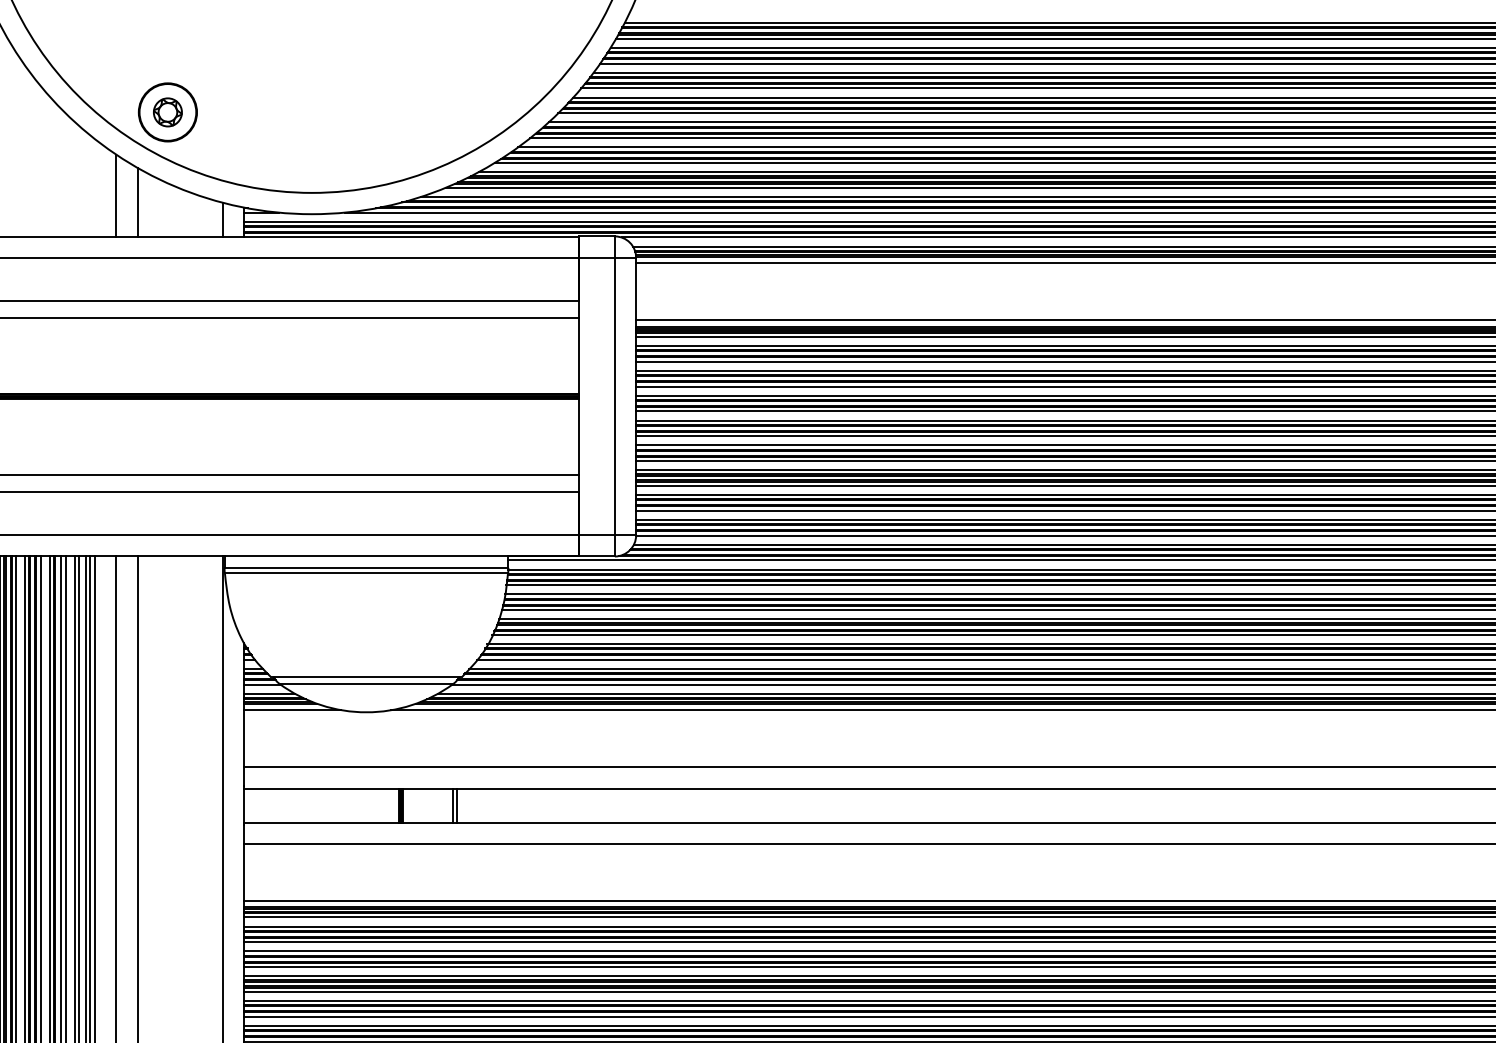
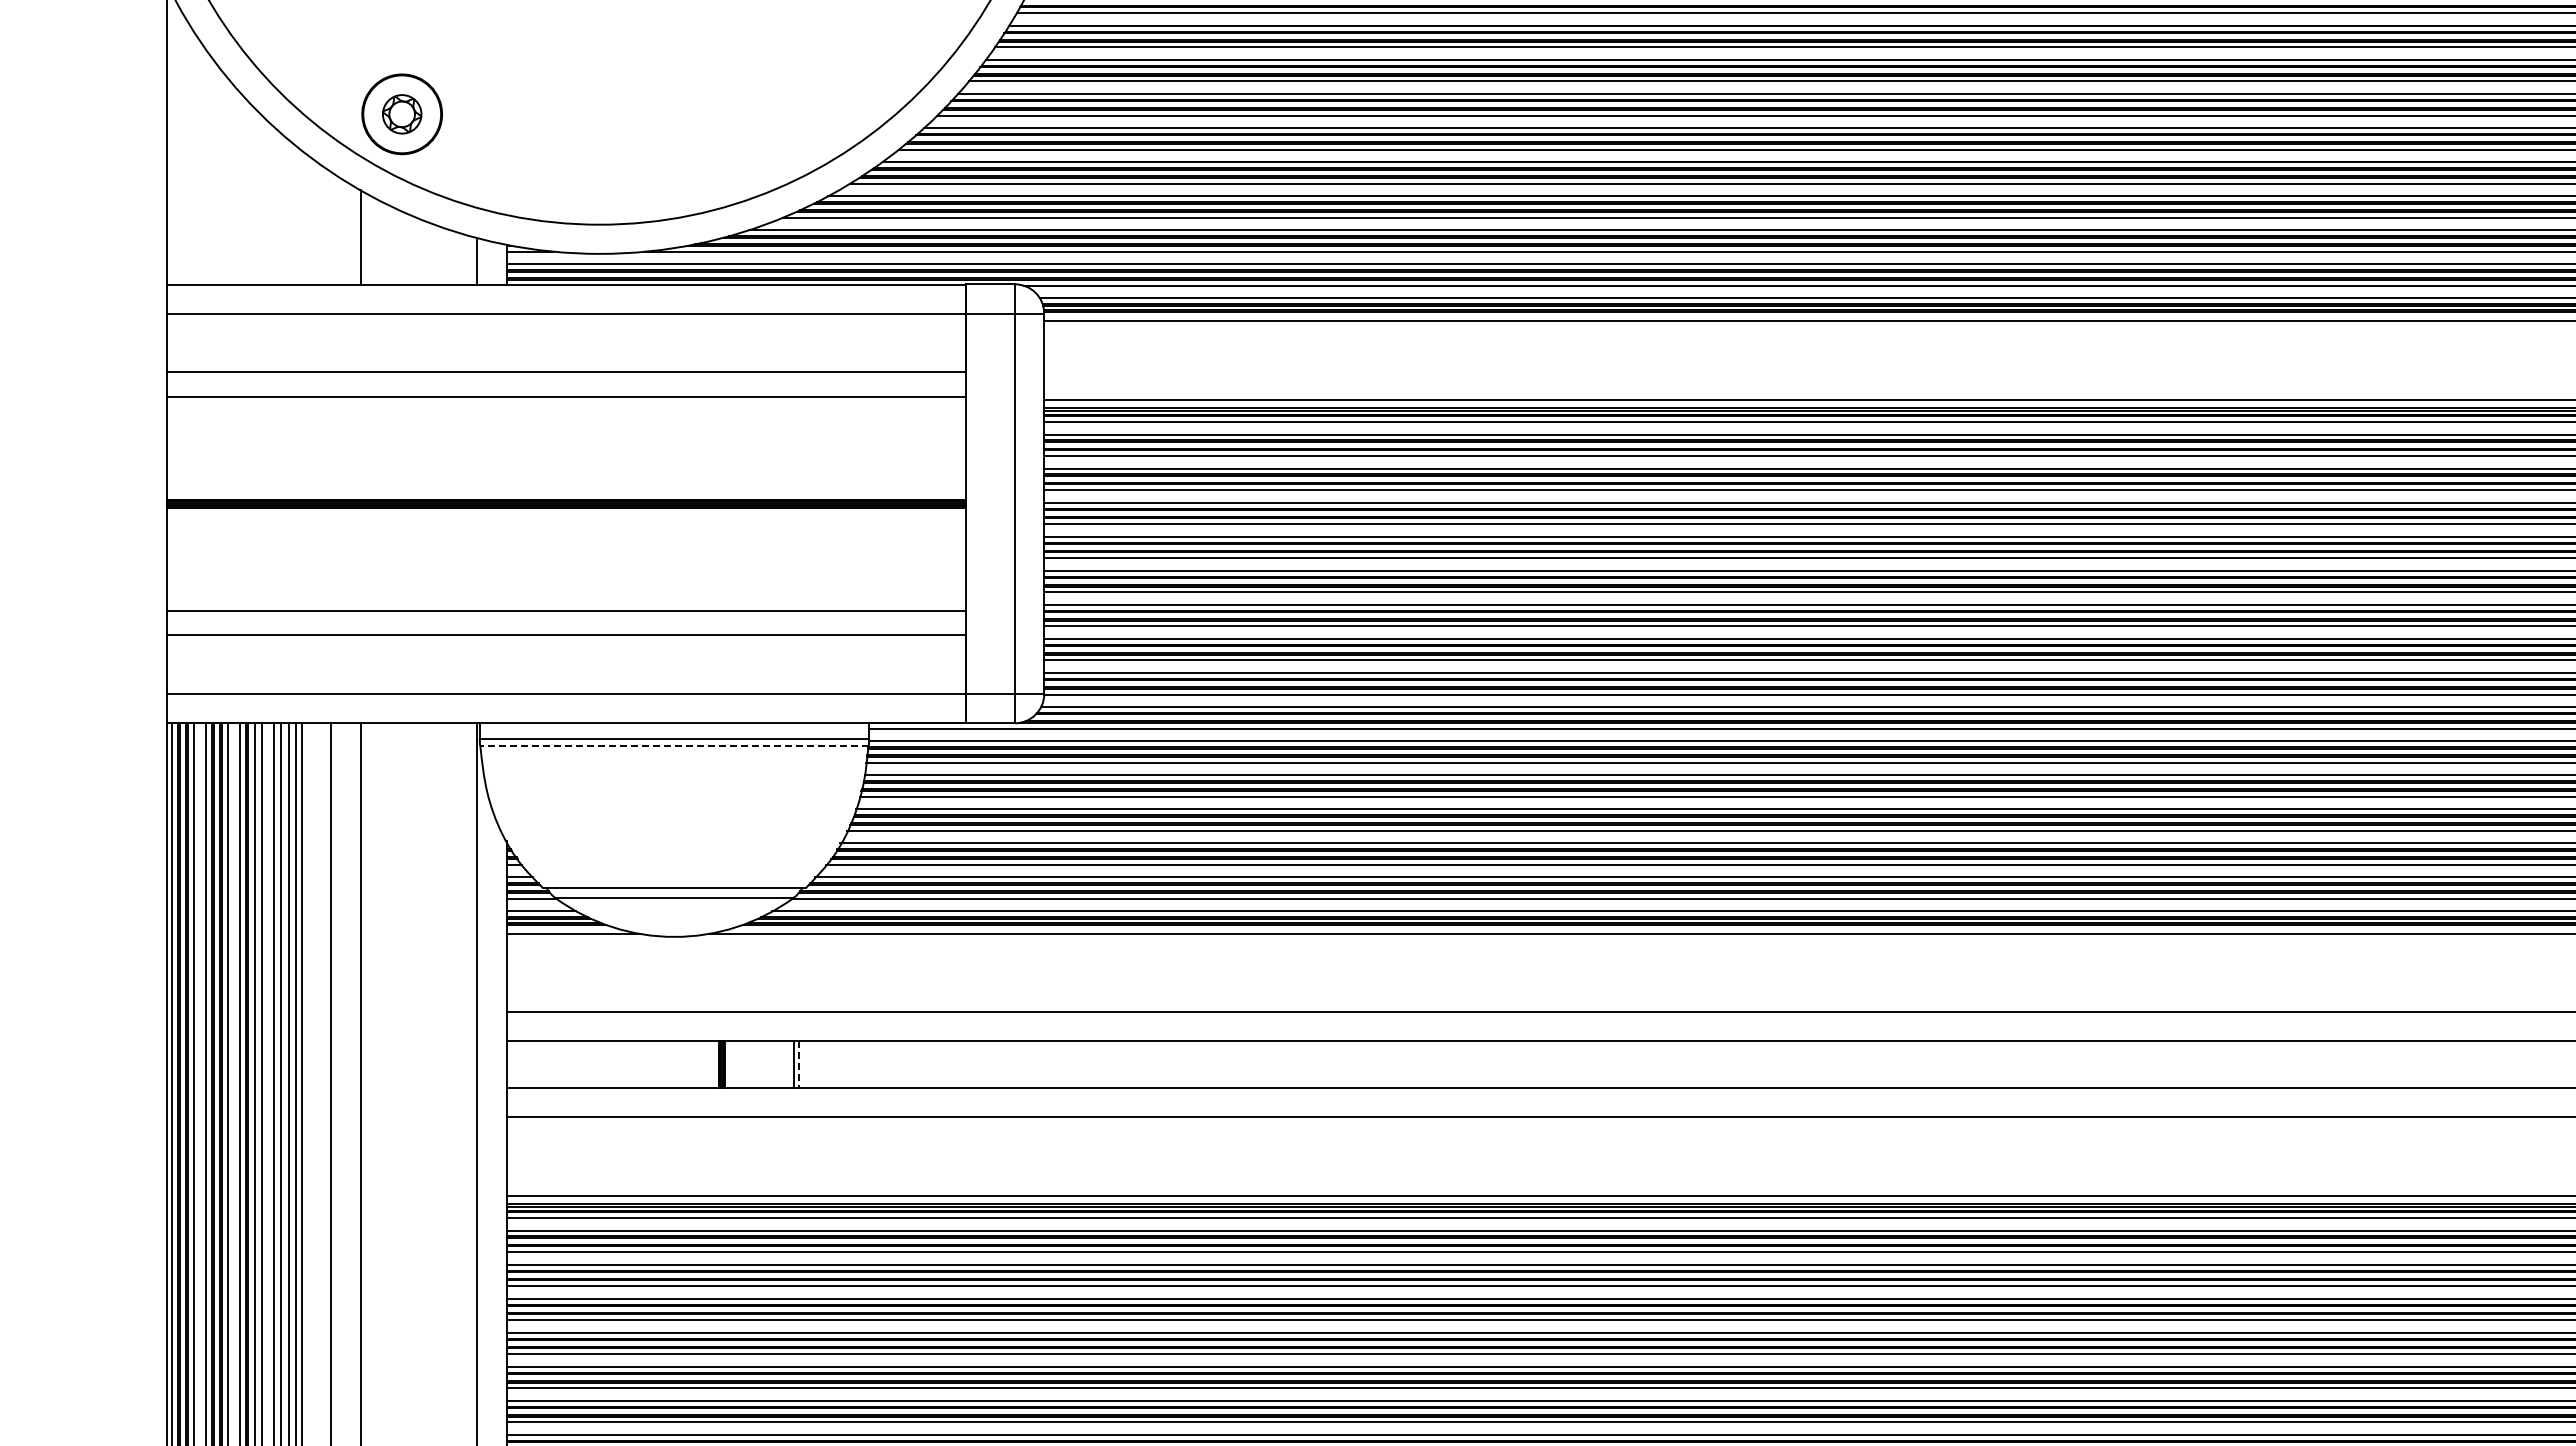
line: (116, 195) -> (331, 228), removed
line: (365, 573) -> (673, 746), solid -> dashed
line: (456, 806) -> (798, 1065), solid -> dashed

